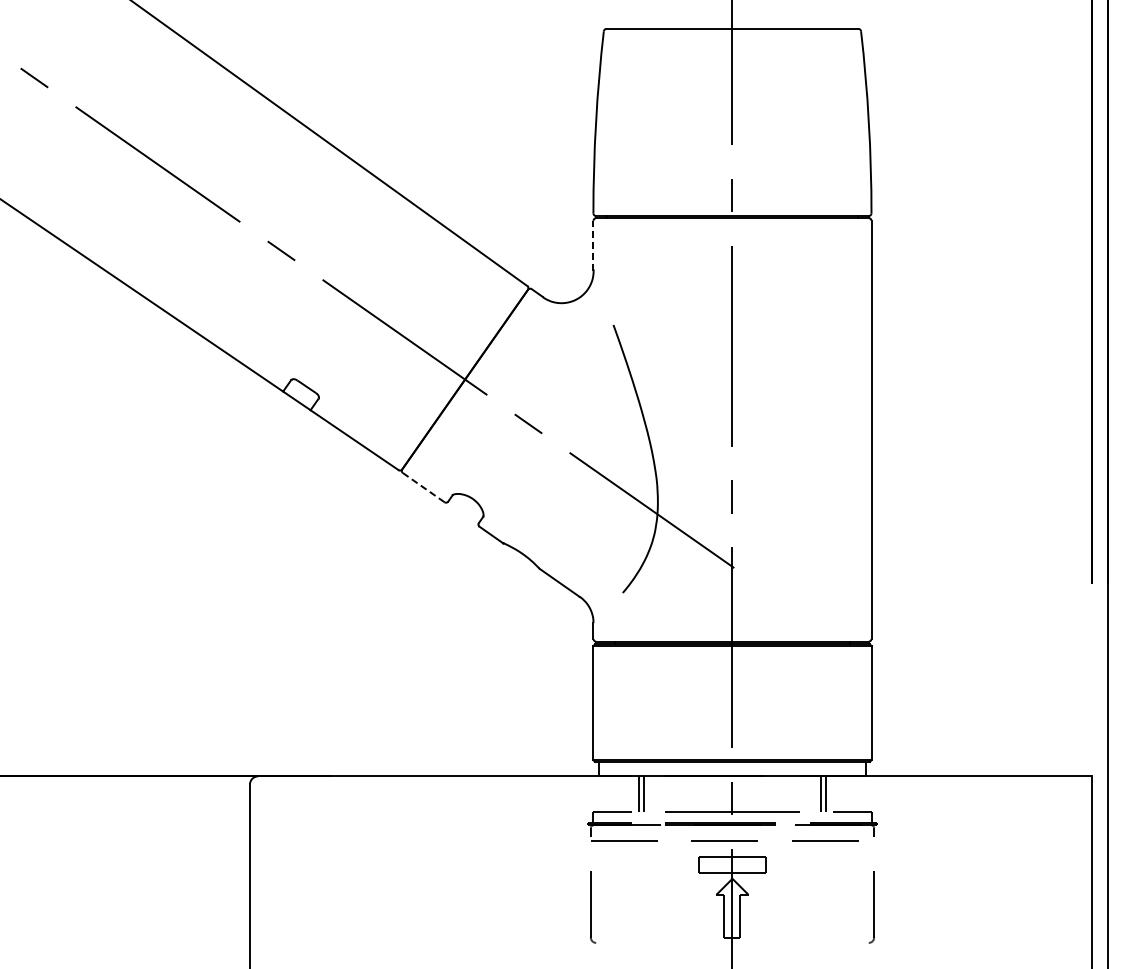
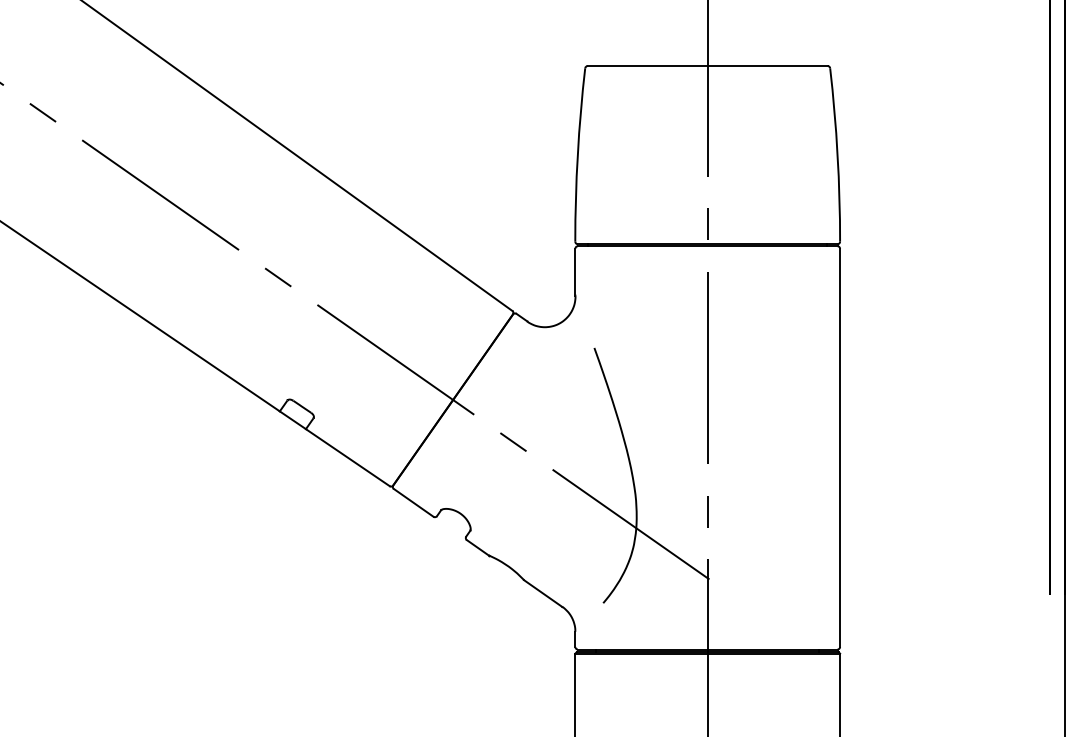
line: (593, 245) -> (575, 272), dashed -> solid
line: (423, 487) -> (413, 502), dashed -> solid

